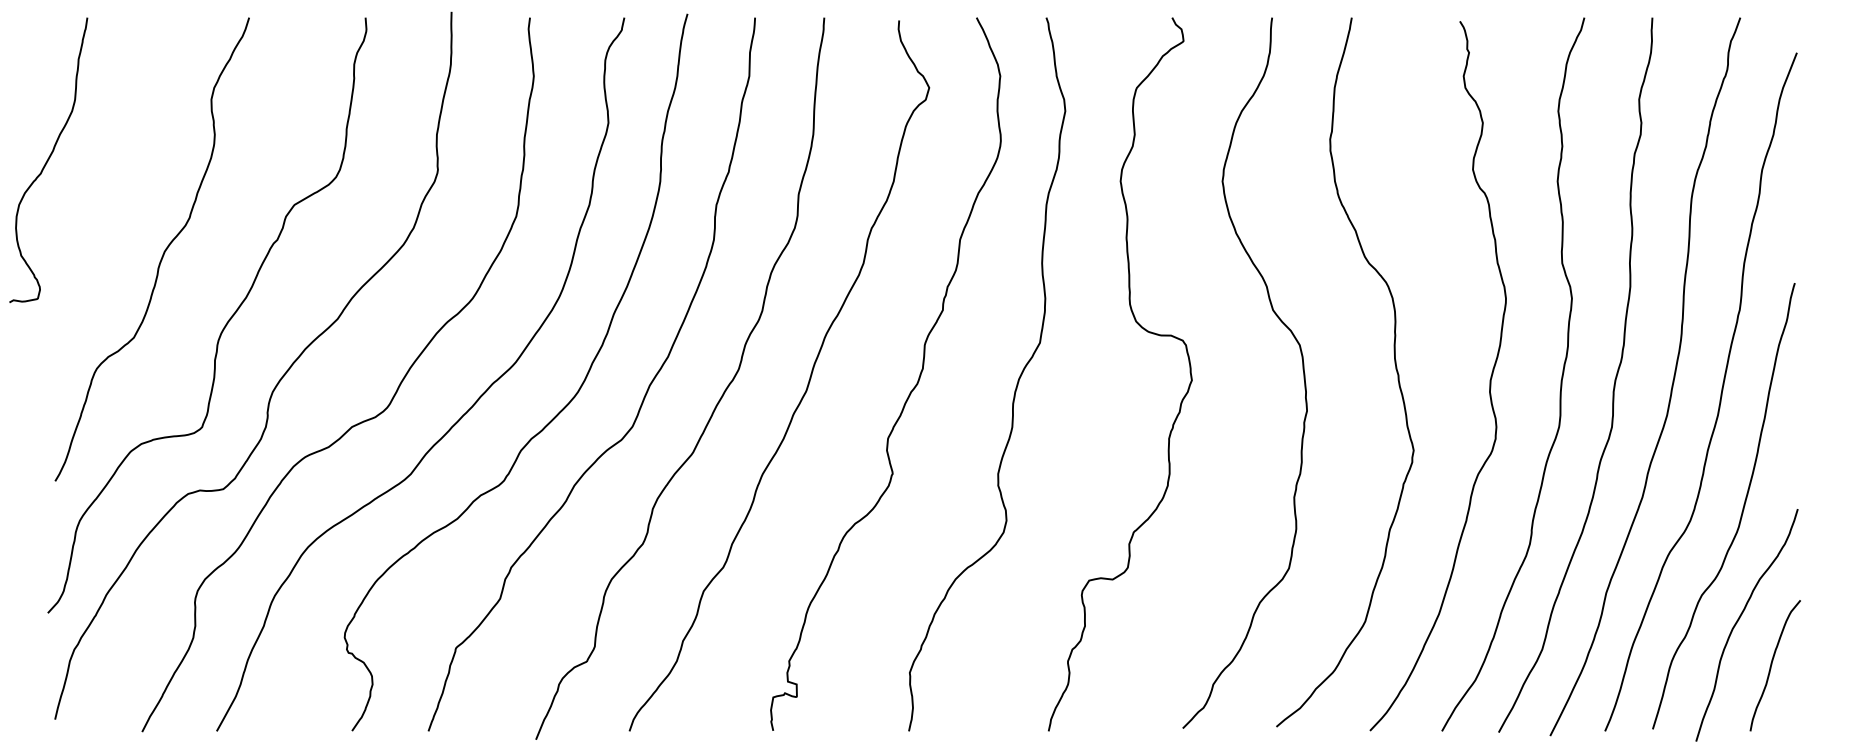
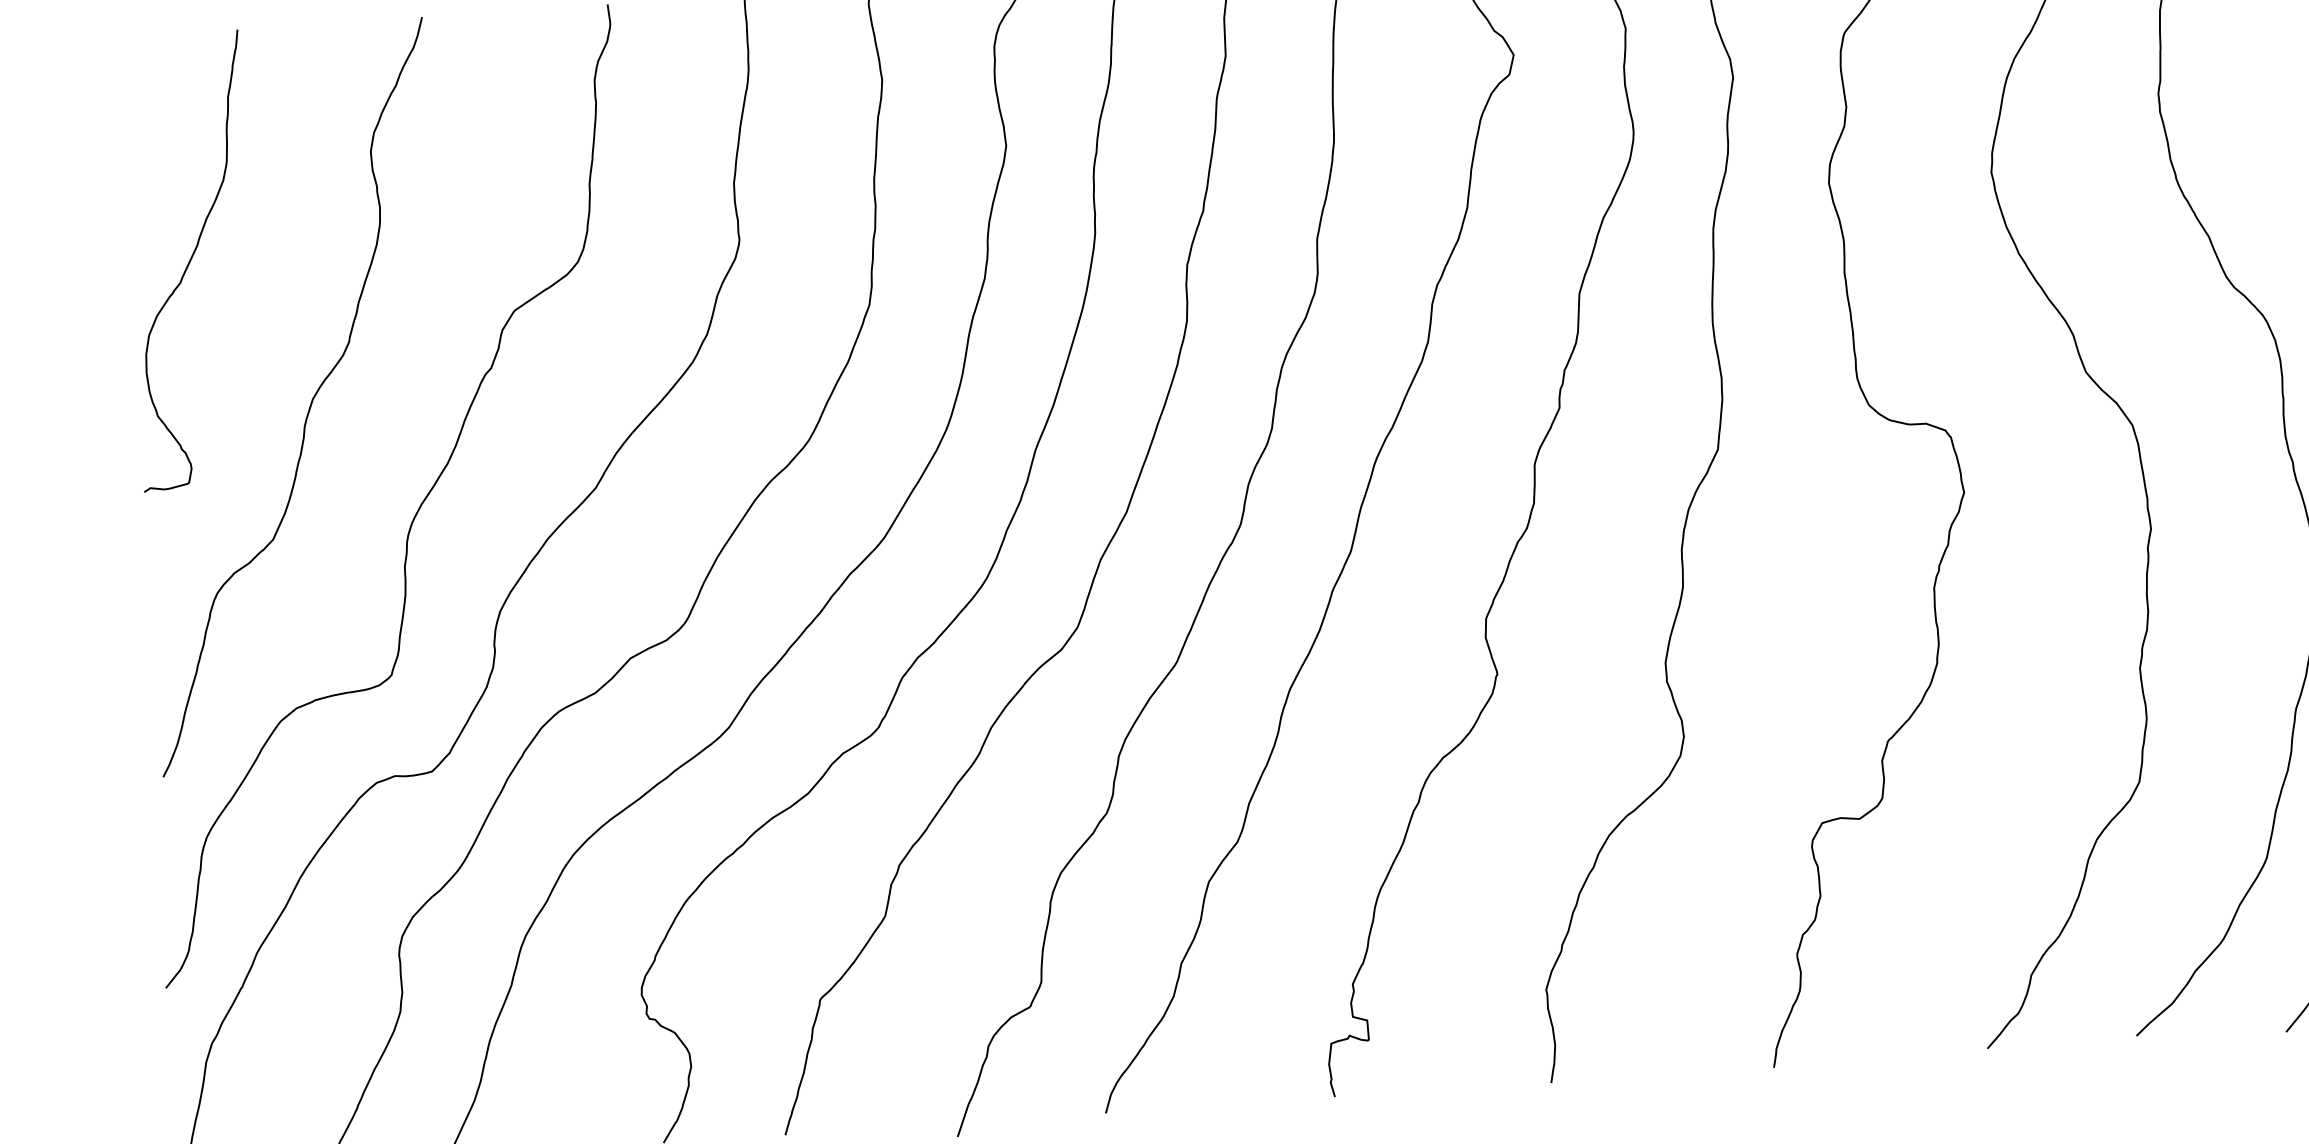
curve: (48, 159) -> (190, 259), moved

